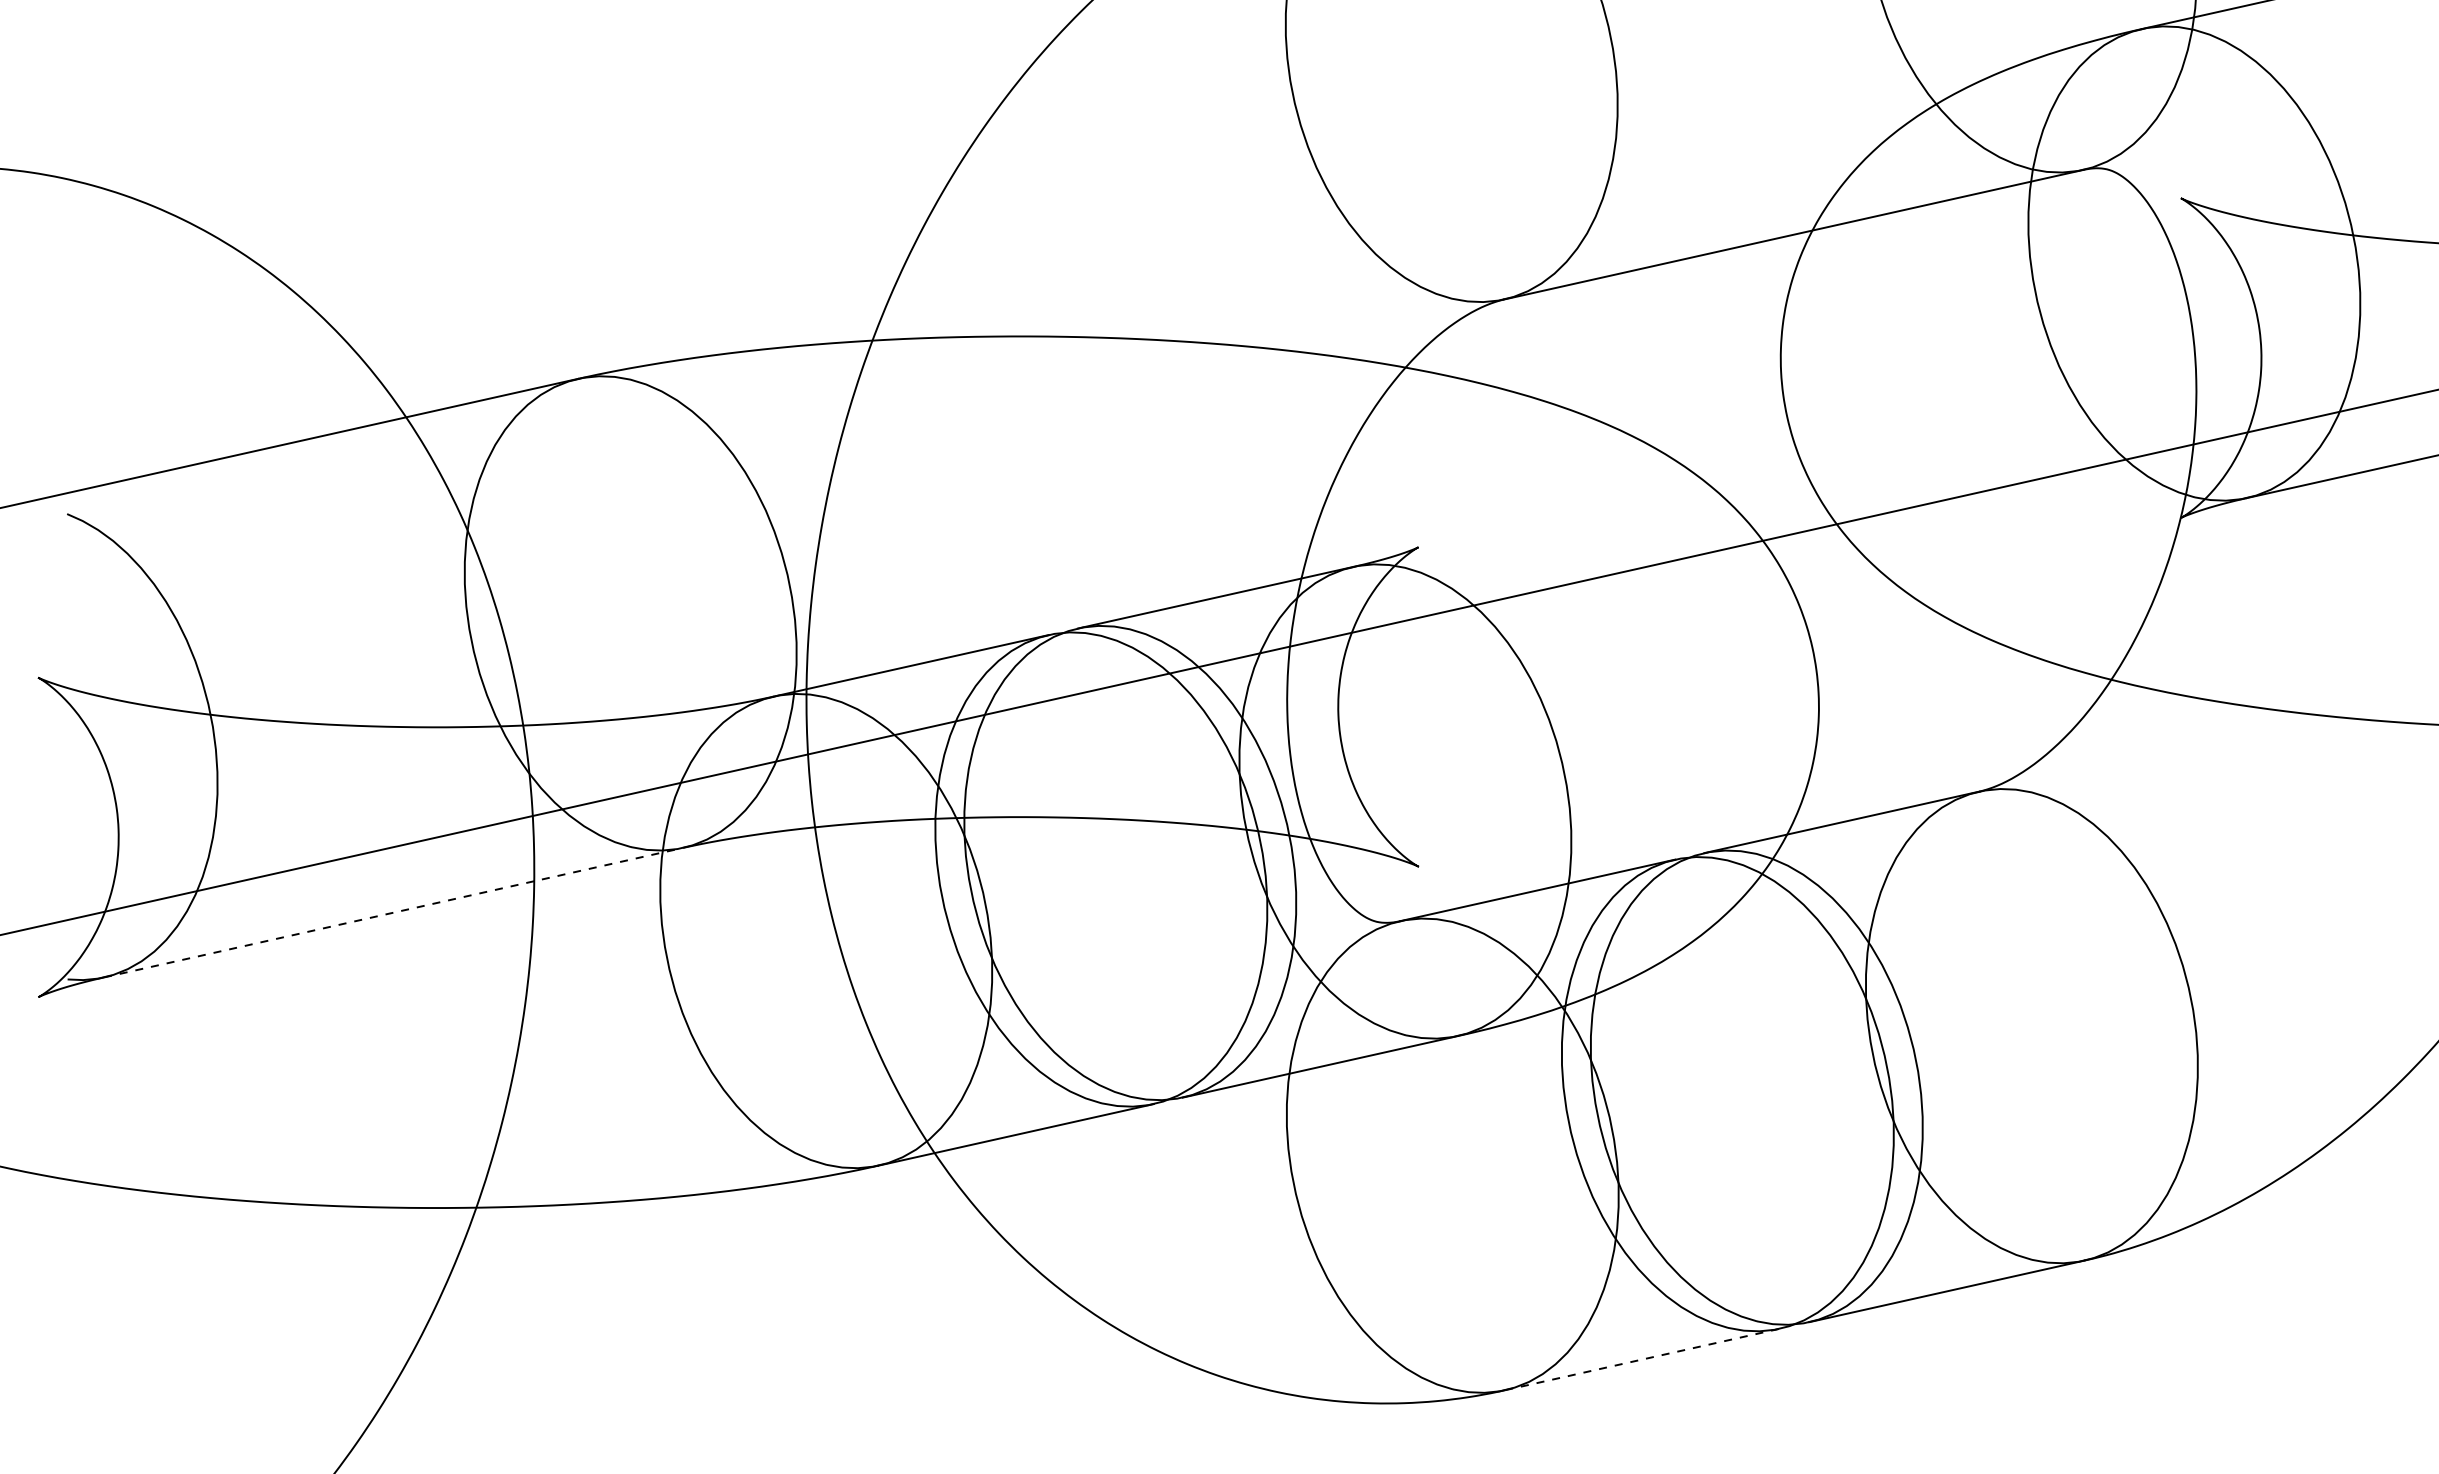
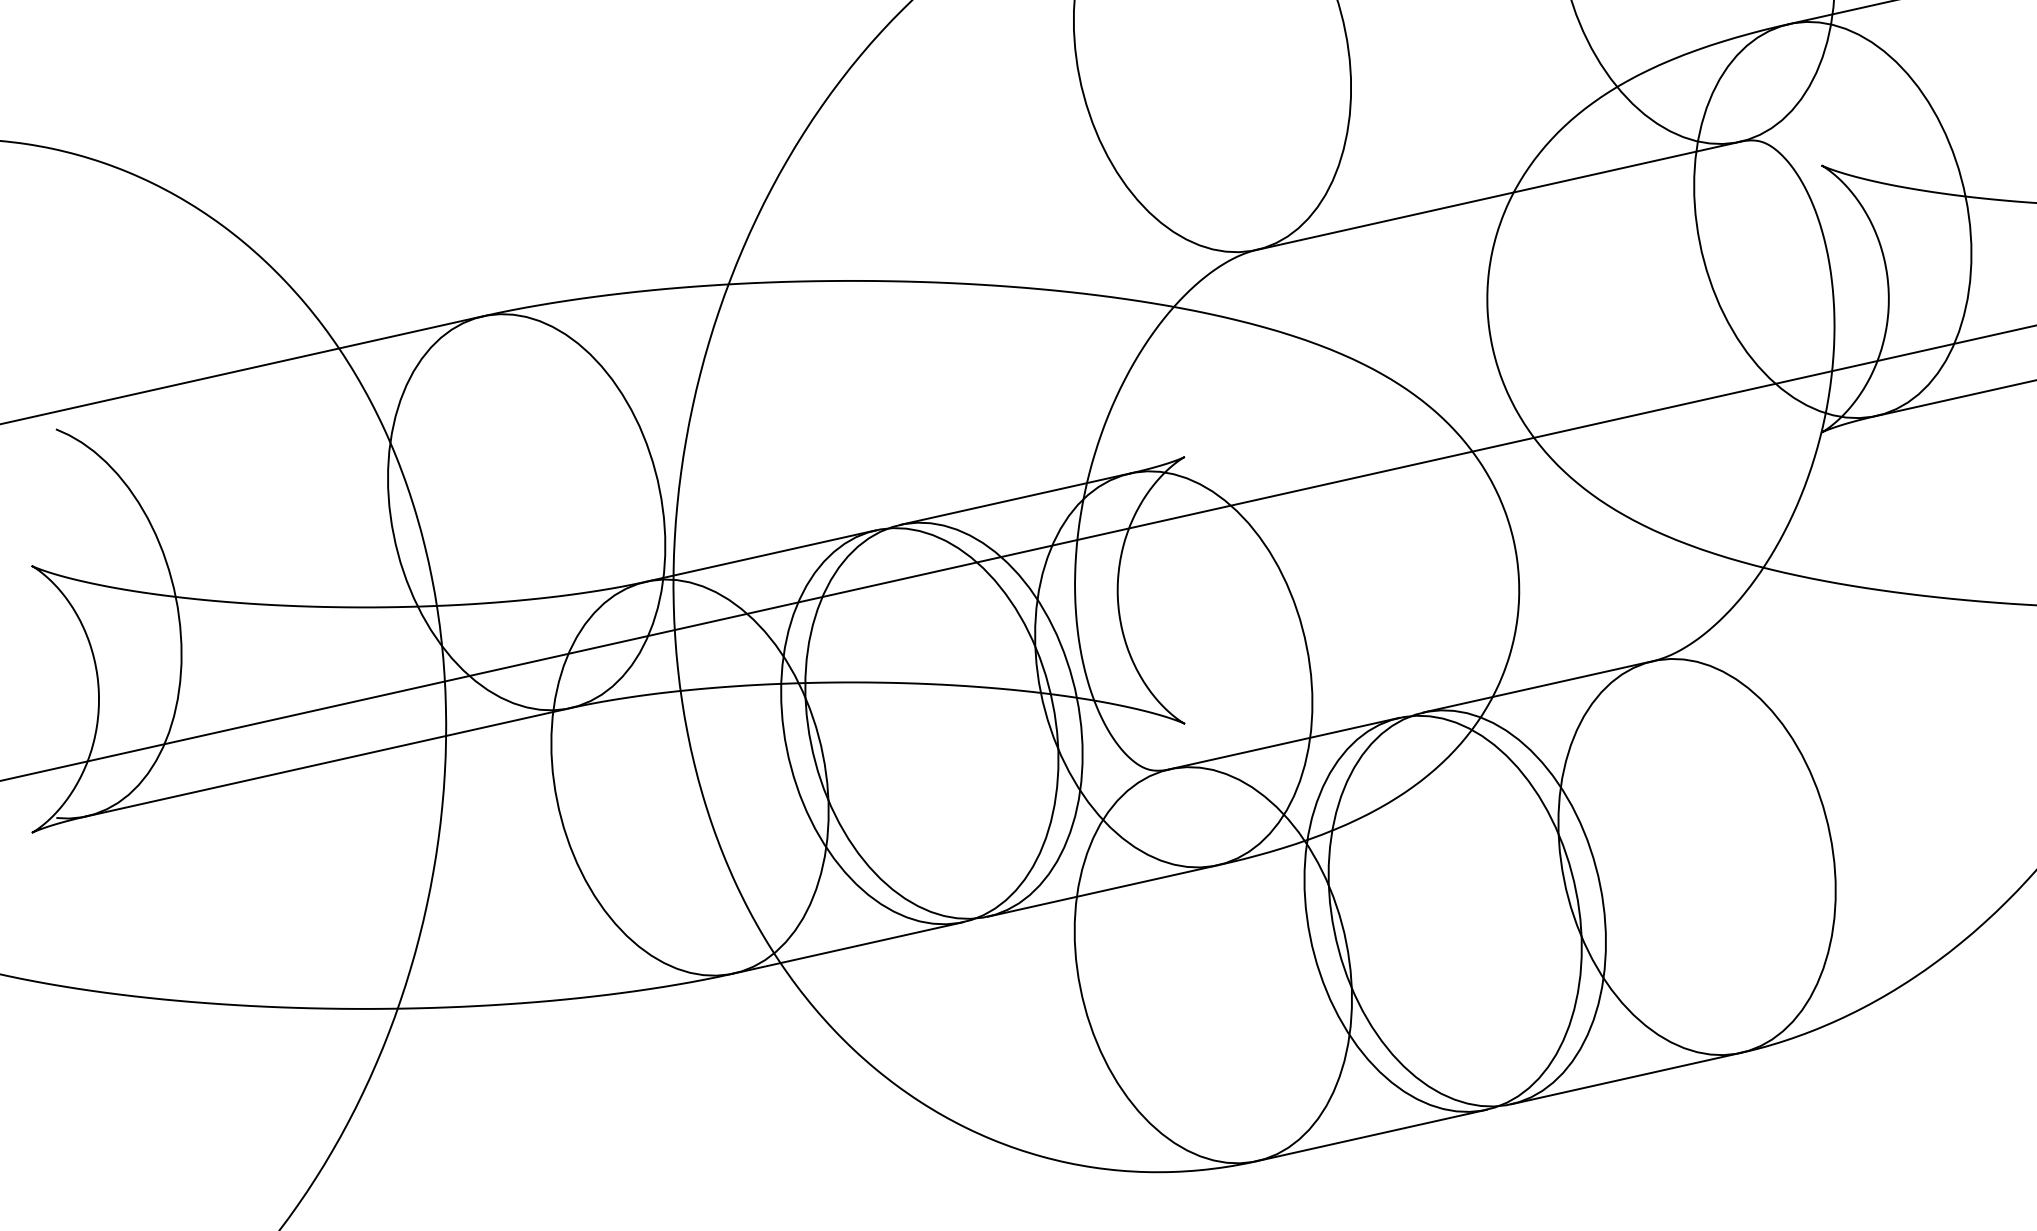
line: (393, 912) -> (328, 762), dashed -> solid
line: (1642, 1359) -> (1371, 1135), dashed -> solid

